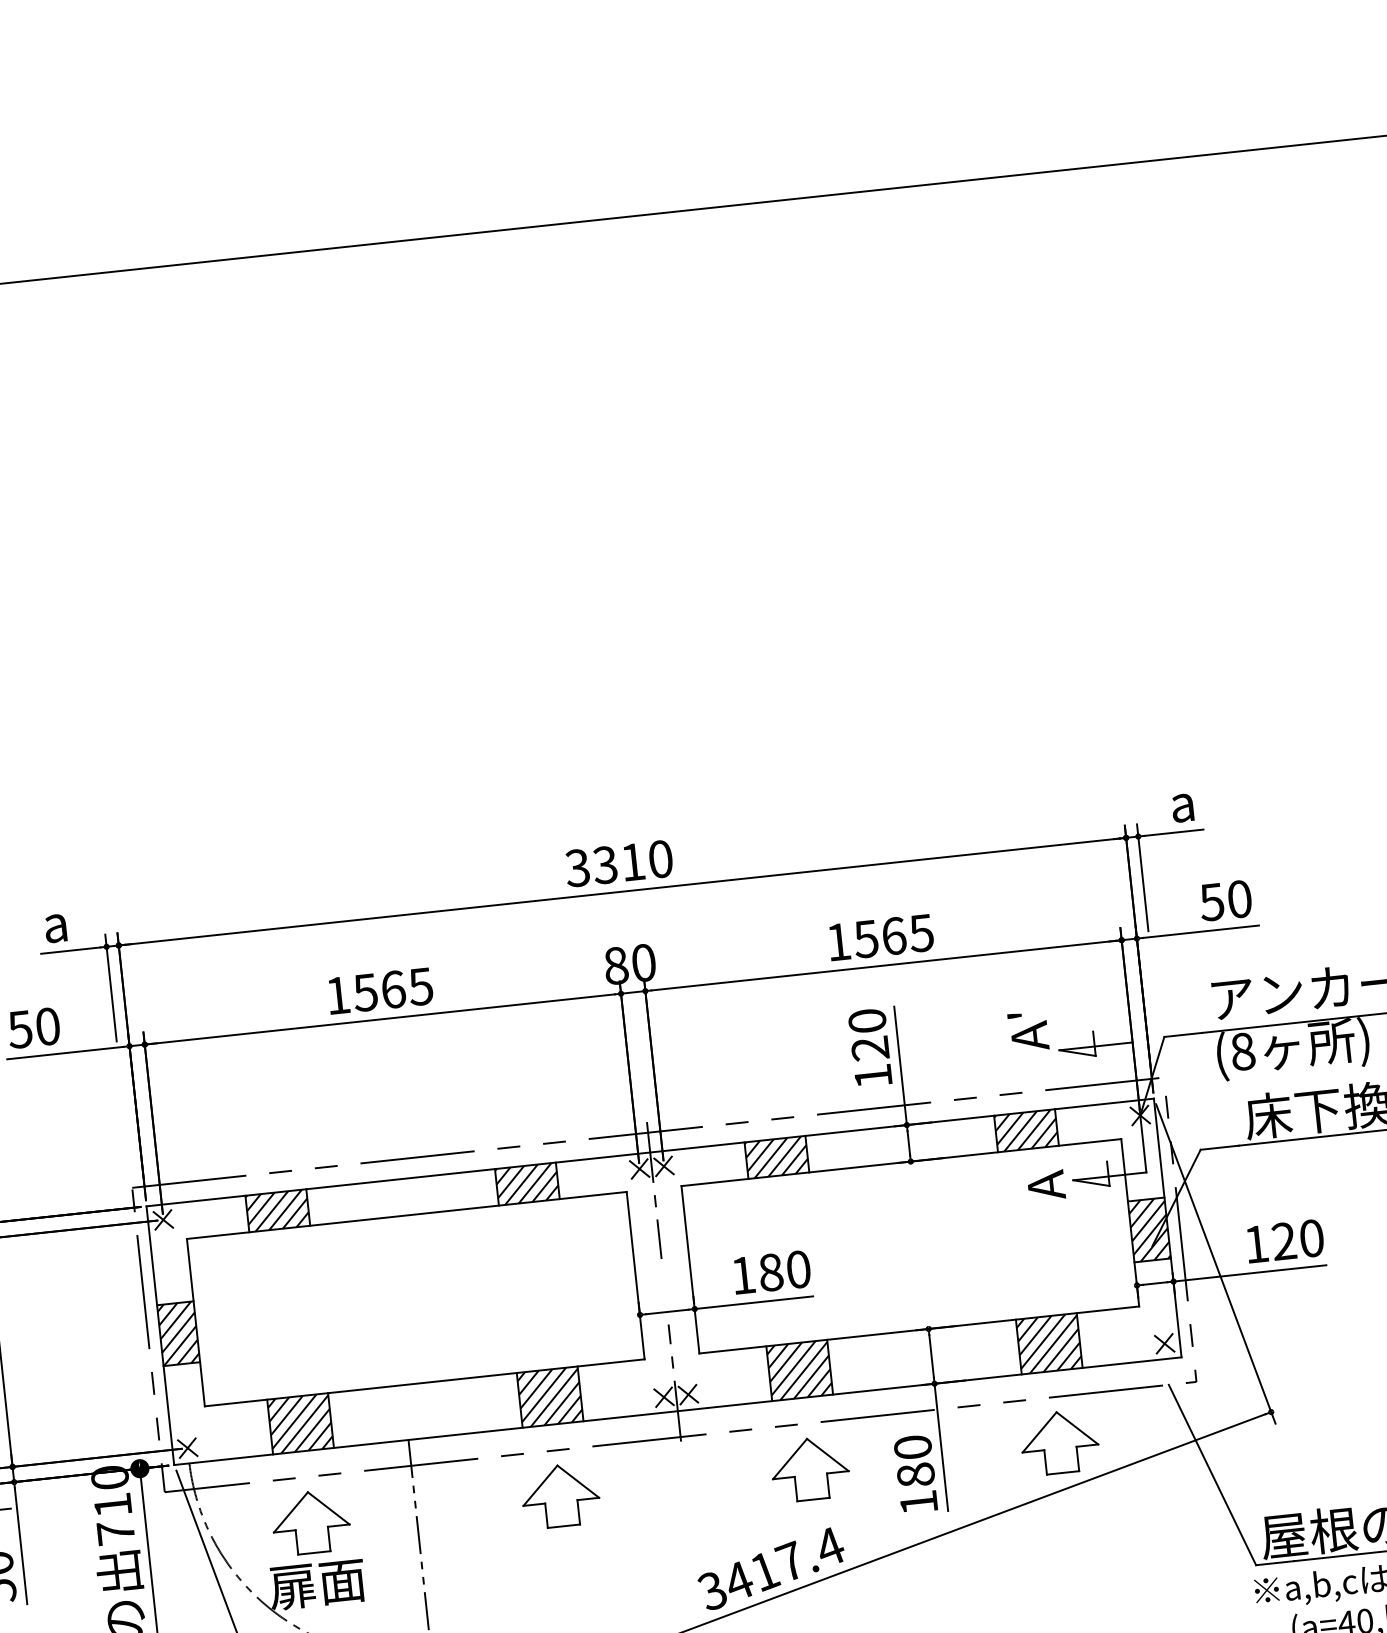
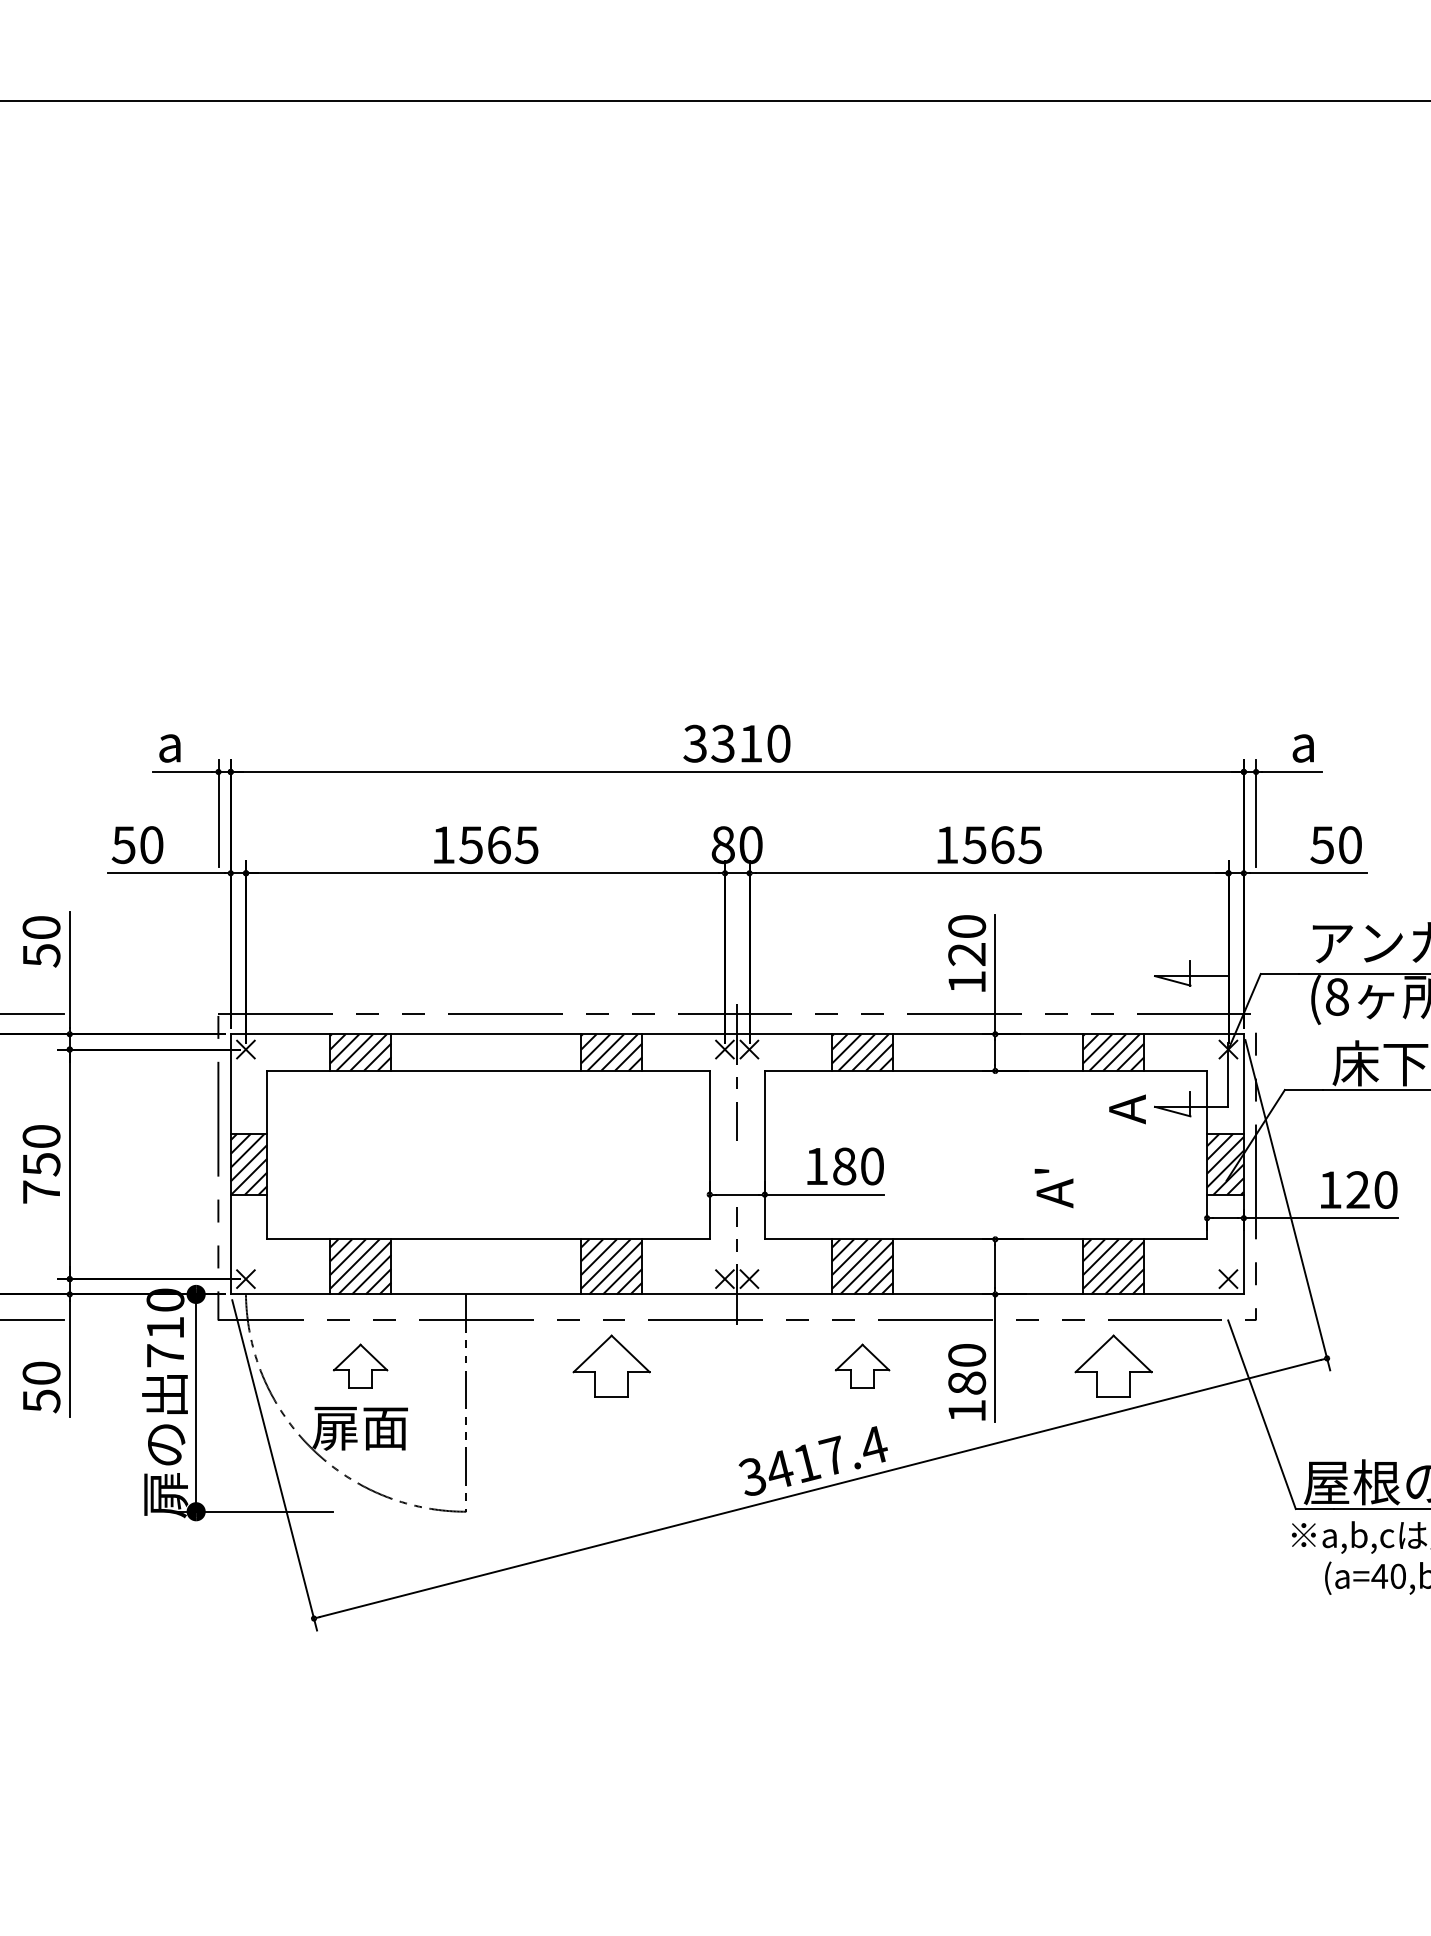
text: (1027, 1031) -> (1053, 1188), moved
part: (810, 1468) -> (862, 1365), size x0.7
part: (310, 1521) -> (360, 1365), size x0.7

